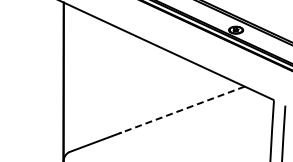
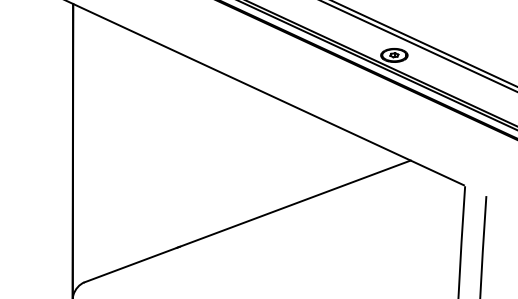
line: (182, 110) -> (294, 205), dashed -> solid

